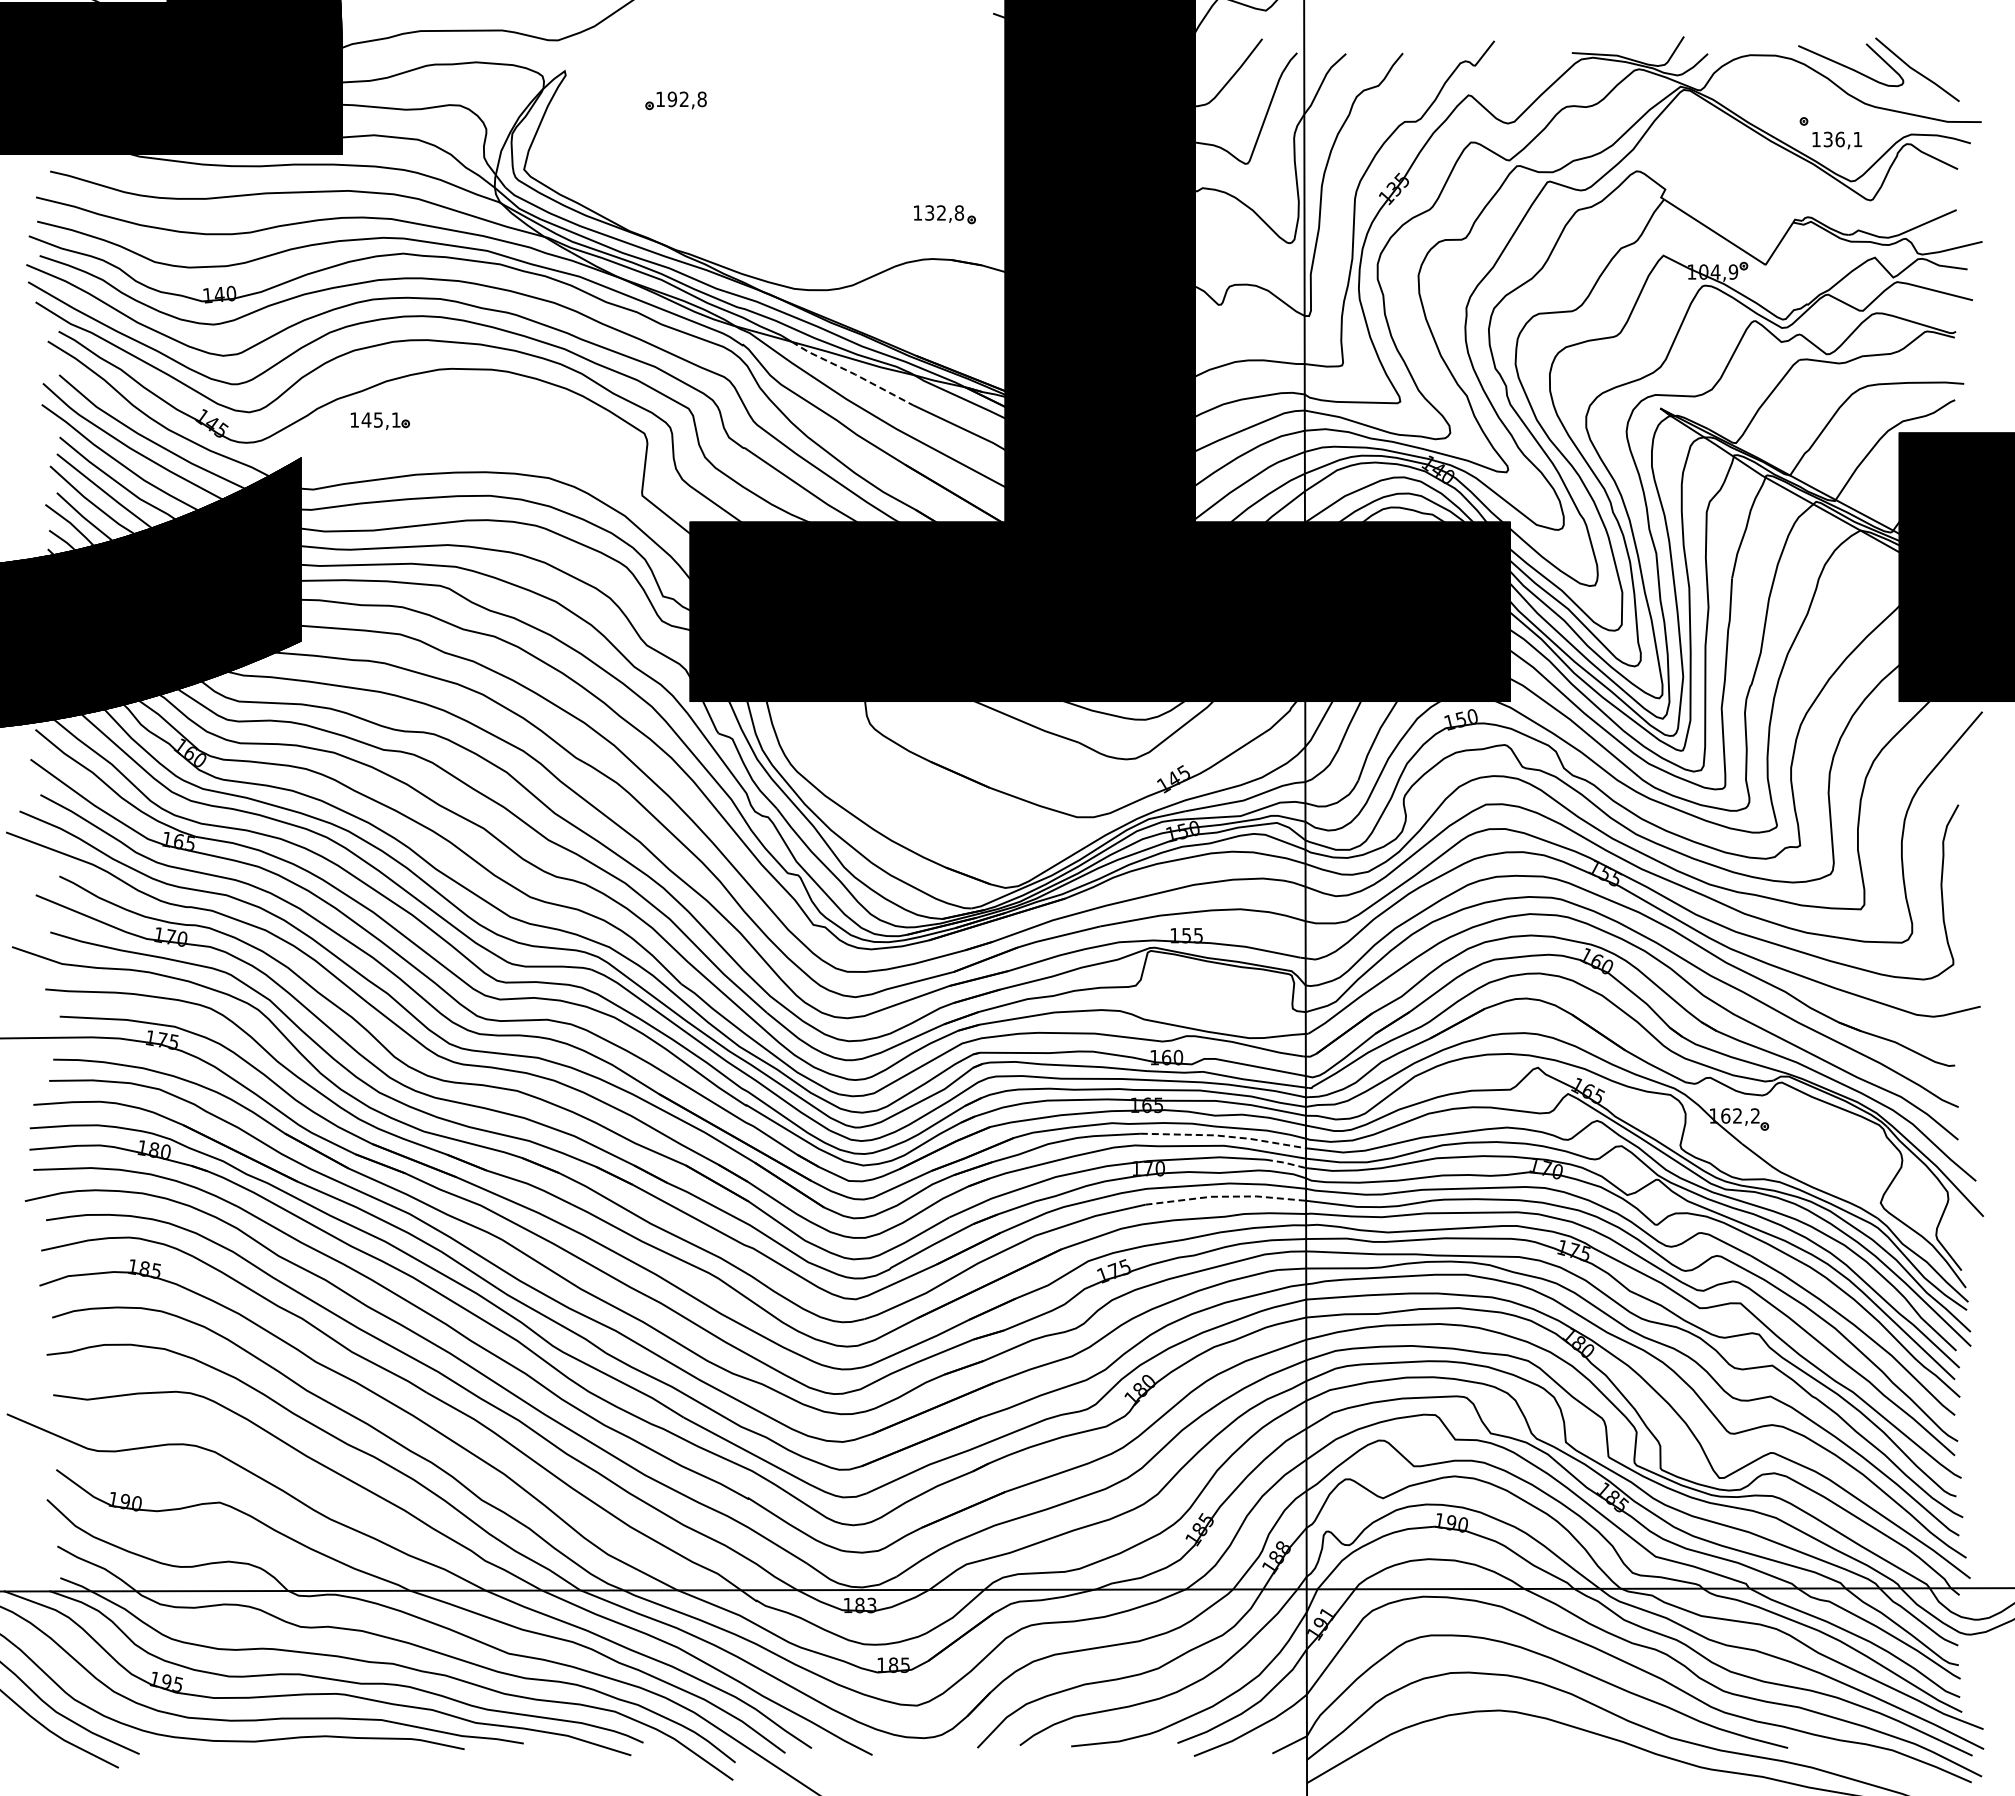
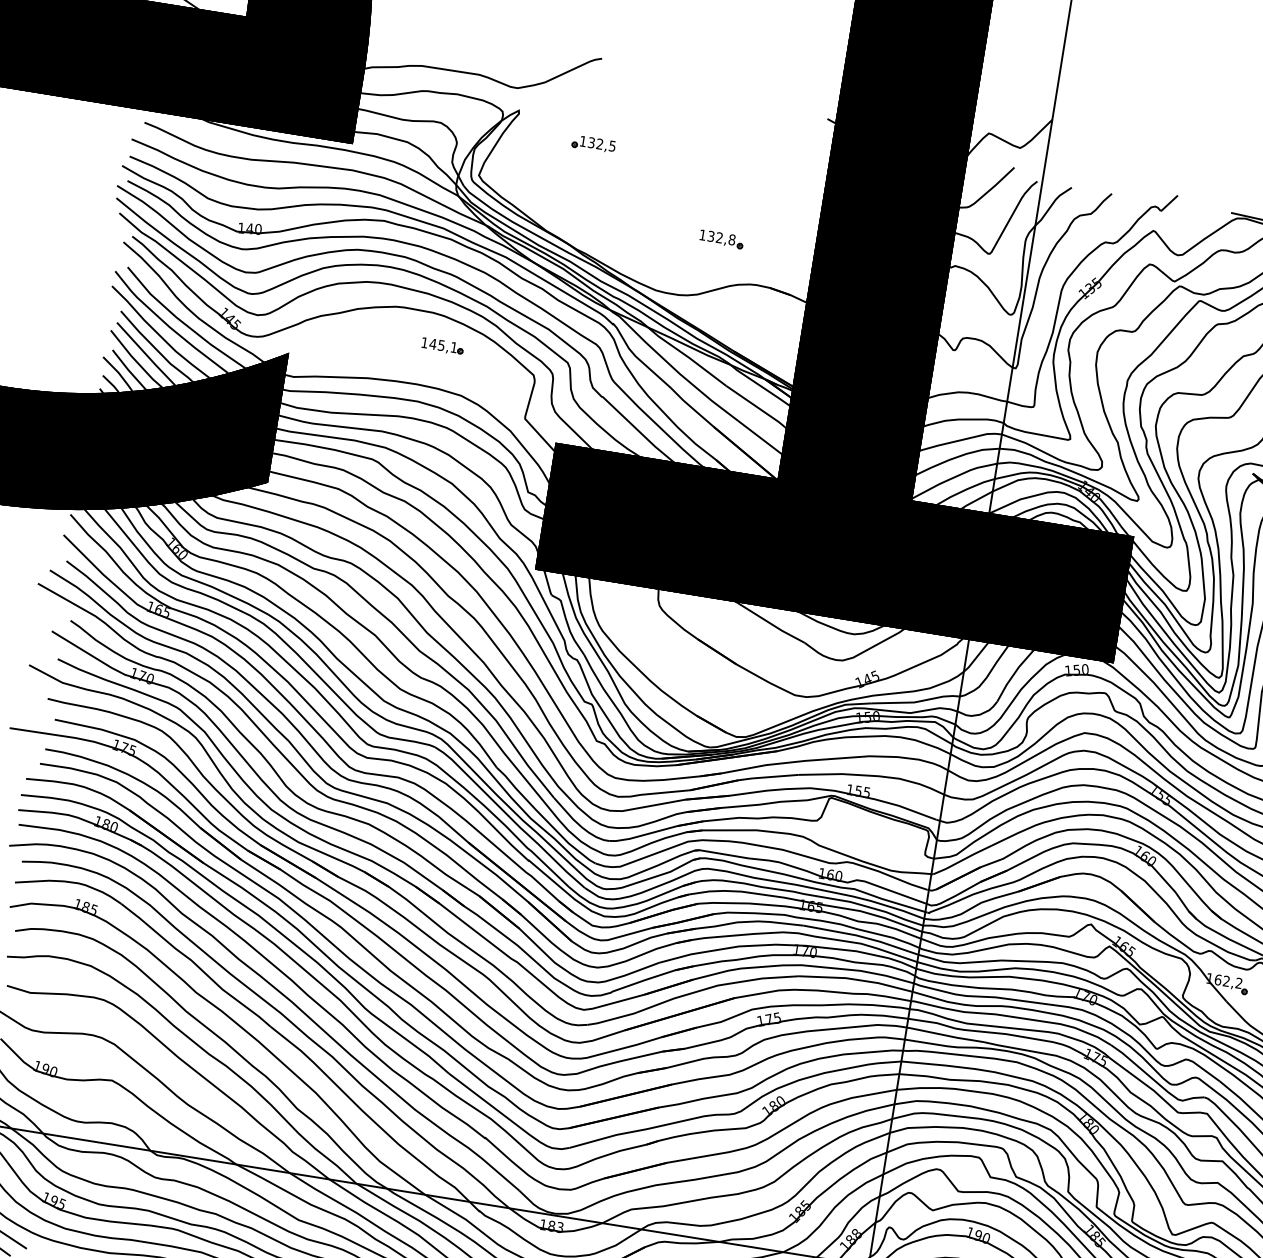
text: (686, 99) -> (601, 144), 192,8 -> 132,5
part: (944, 214) -> (721, 239), moved
line: (852, 373) -> (687, 356), dashed -> solid
part: (379, 420) -> (442, 345), moved
line: (1224, 1136) -> (862, 937), dashed -> solid
line: (1286, 1163) -> (903, 963), dashed -> solid
line: (1225, 1196) -> (856, 979), dashed -> solid

